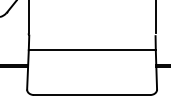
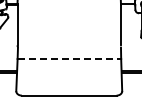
line: (92, 50) -> (69, 59), solid -> dashed

